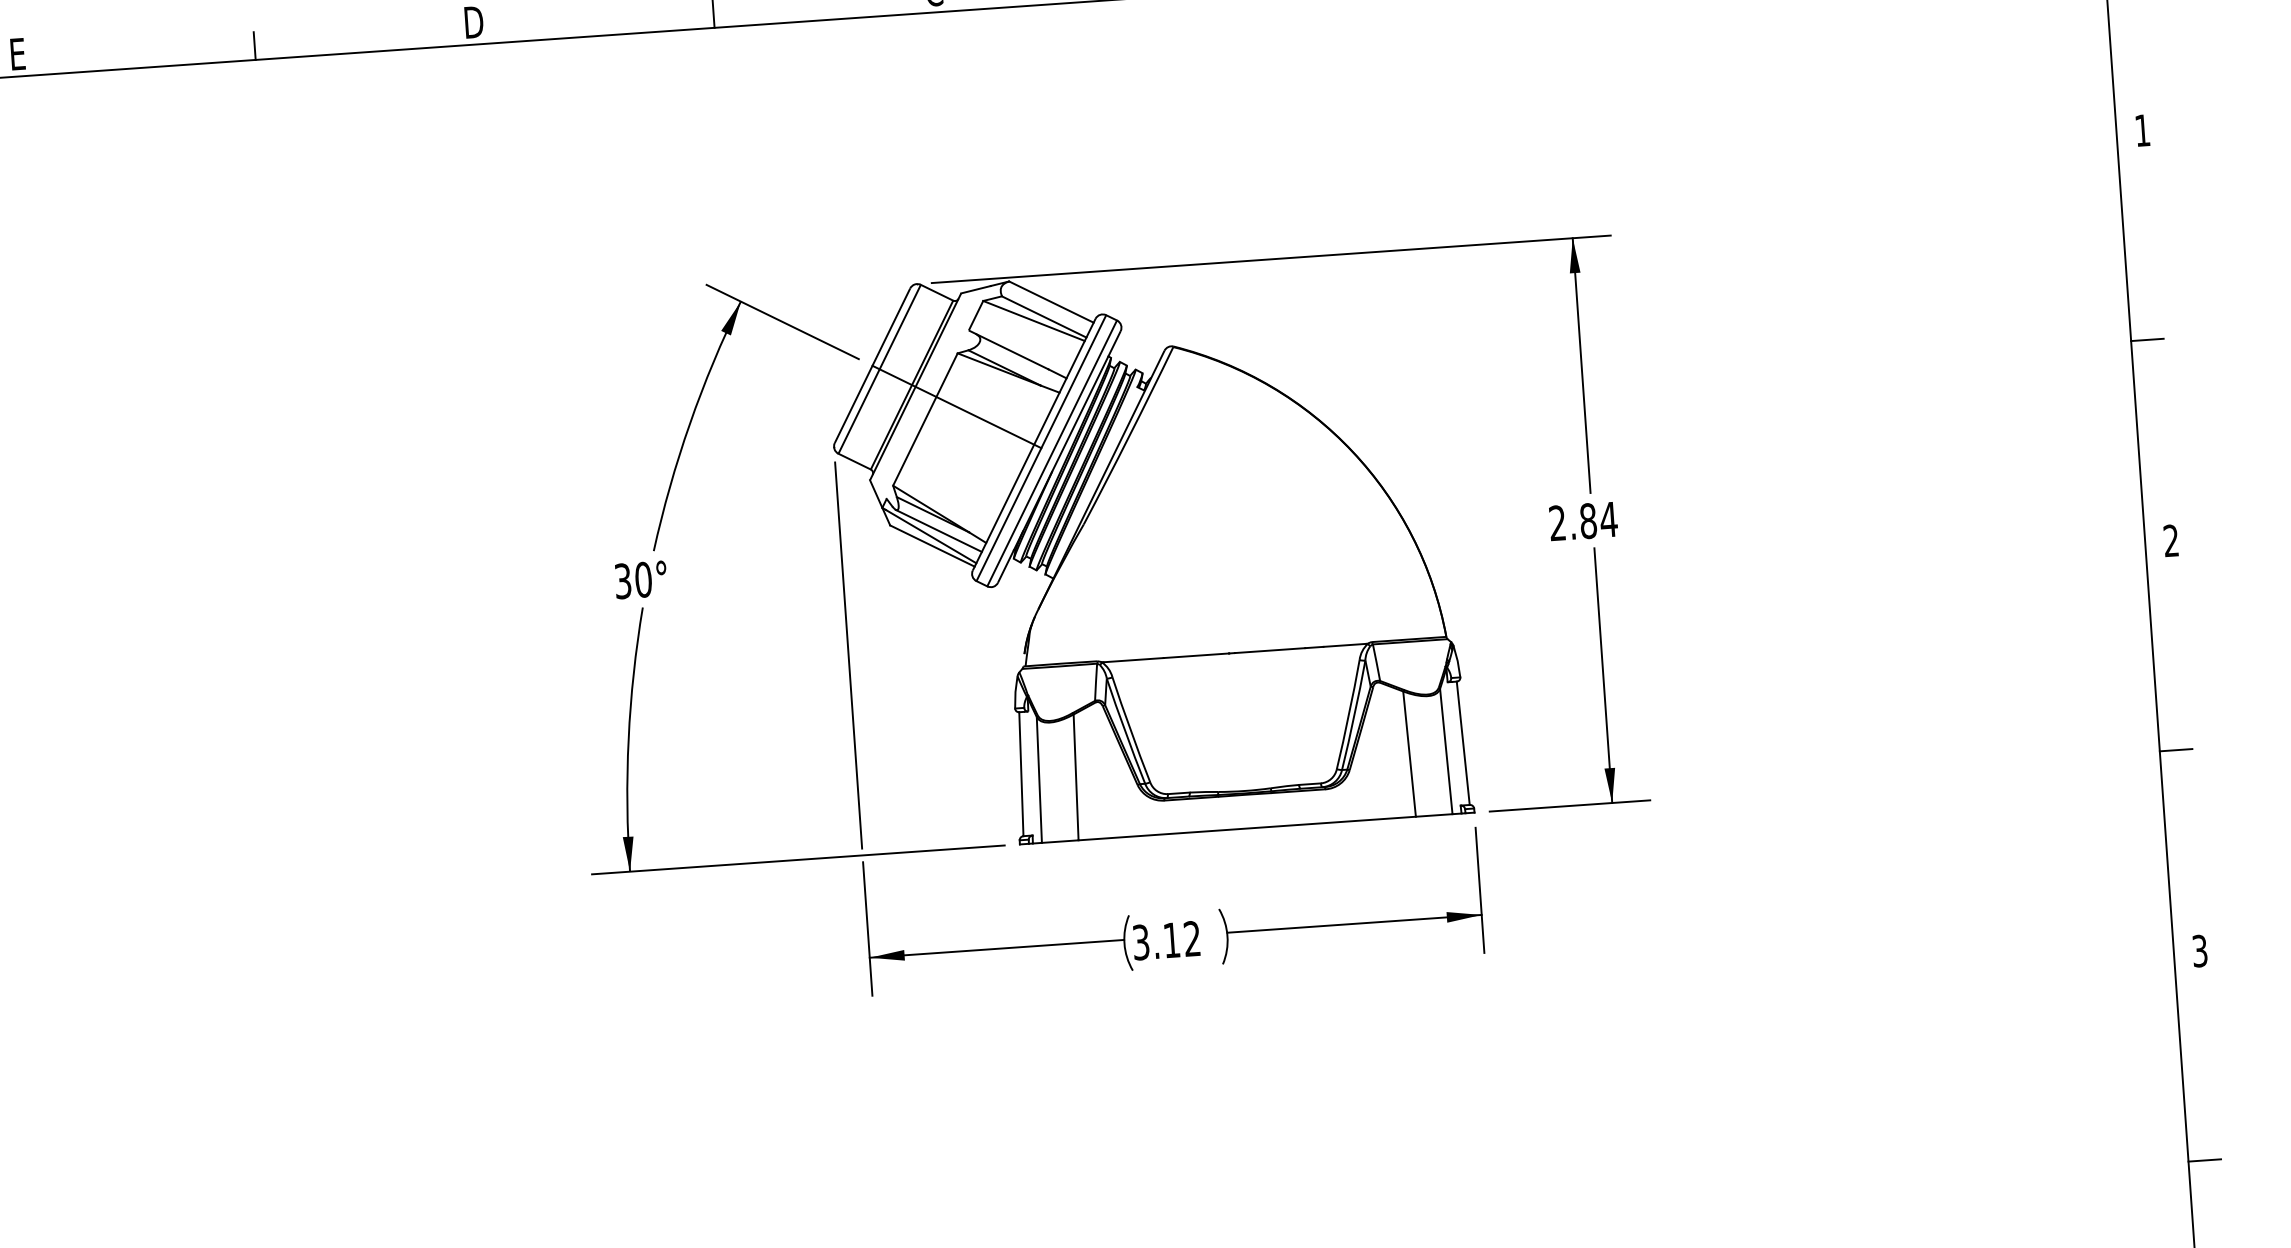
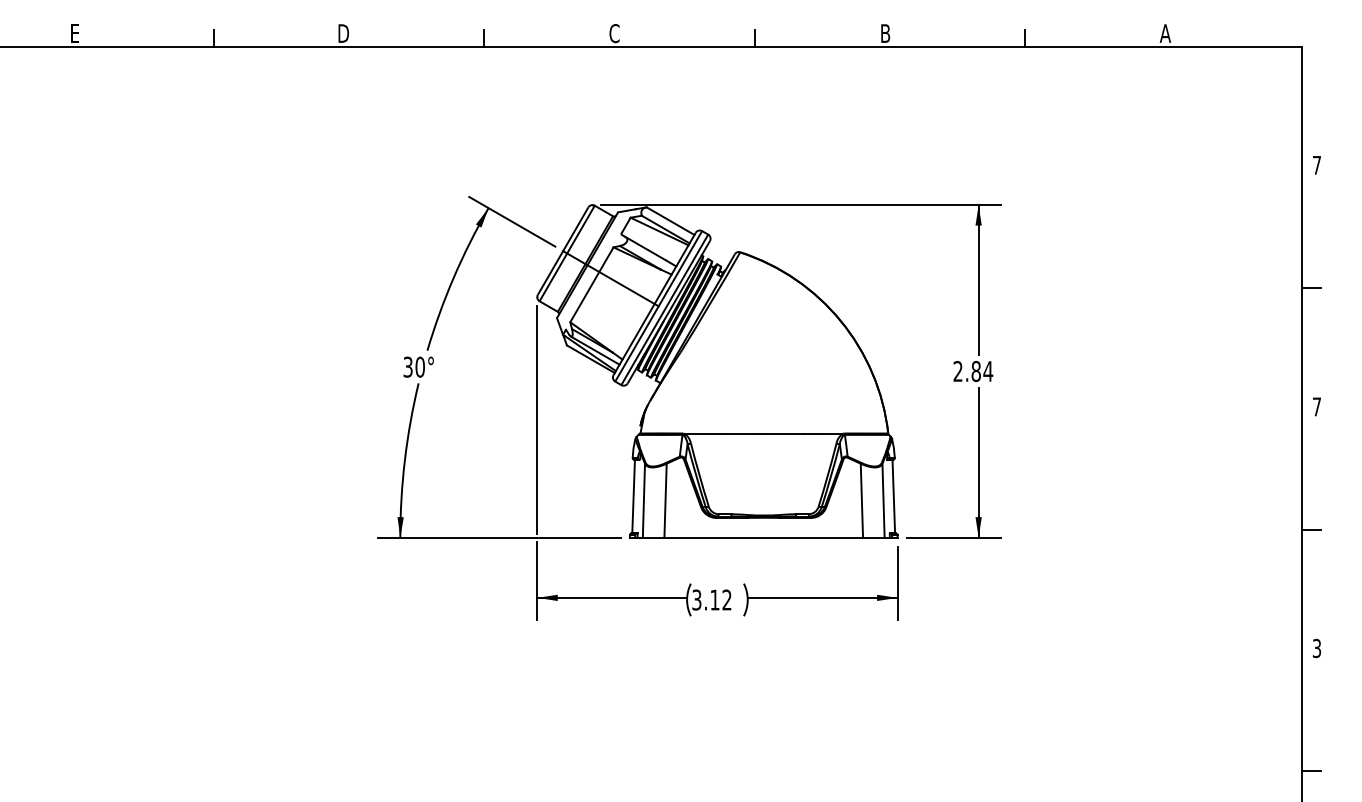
text: (2141, 130) -> (1316, 165), 1 -> 7
text: (2170, 540) -> (1316, 406), 2 -> 7

